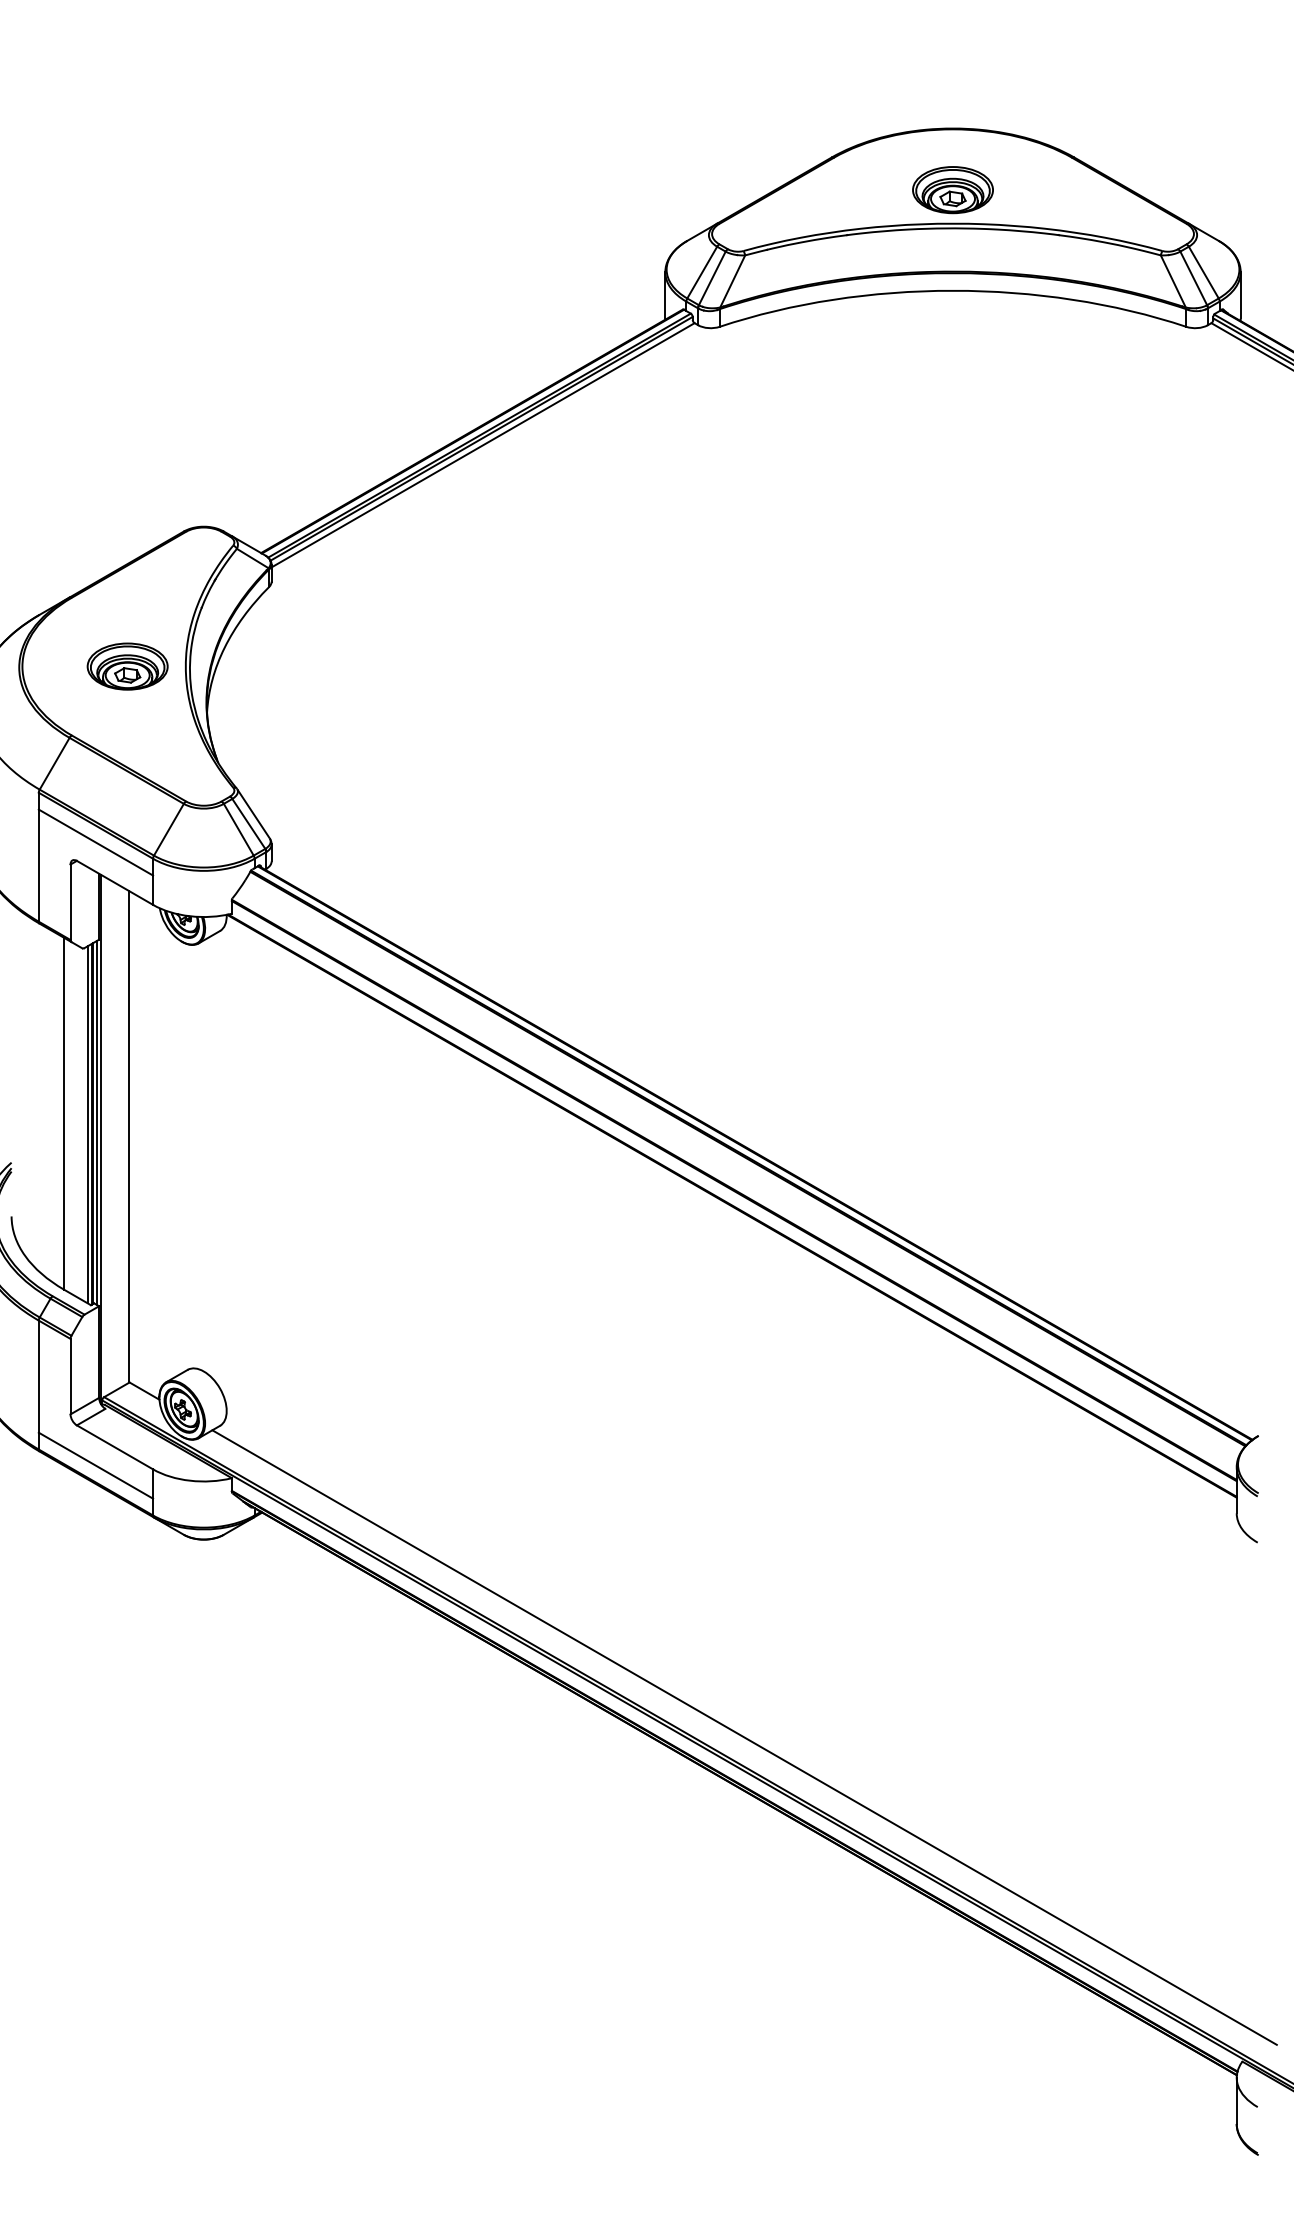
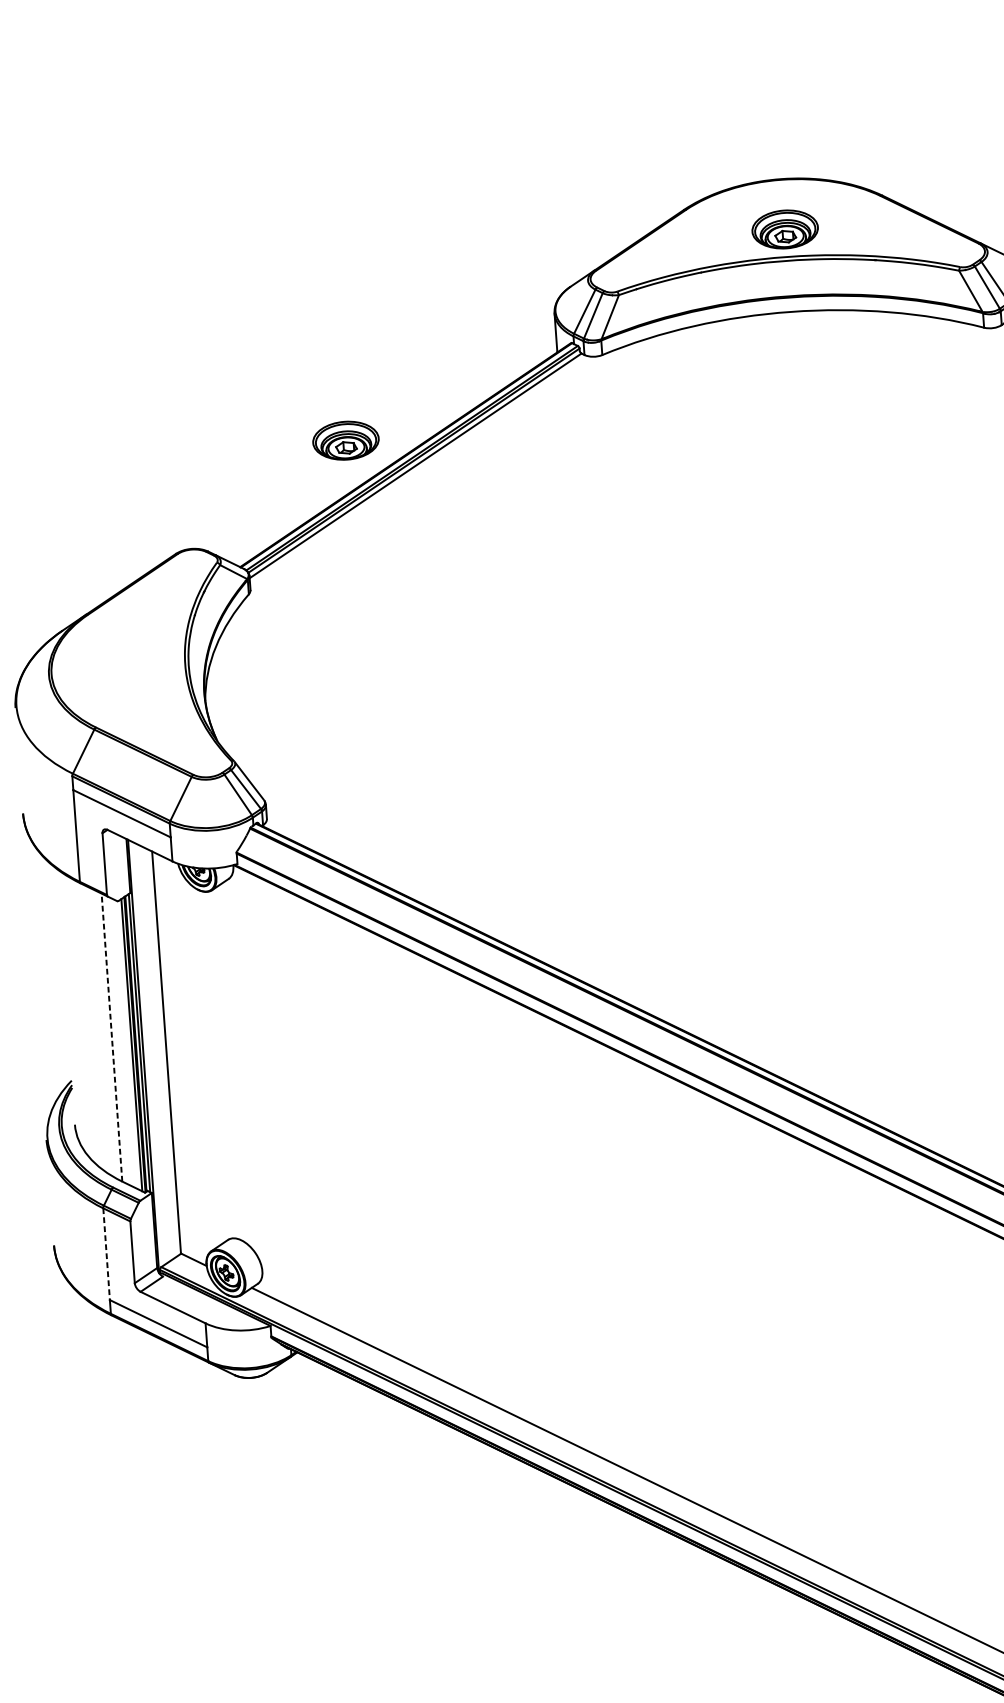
part: (127, 666) -> (345, 440), moved
line: (64, 1113) -> (112, 1037), solid -> dashed
line: (38, 1377) -> (106, 1254), solid -> dashed

